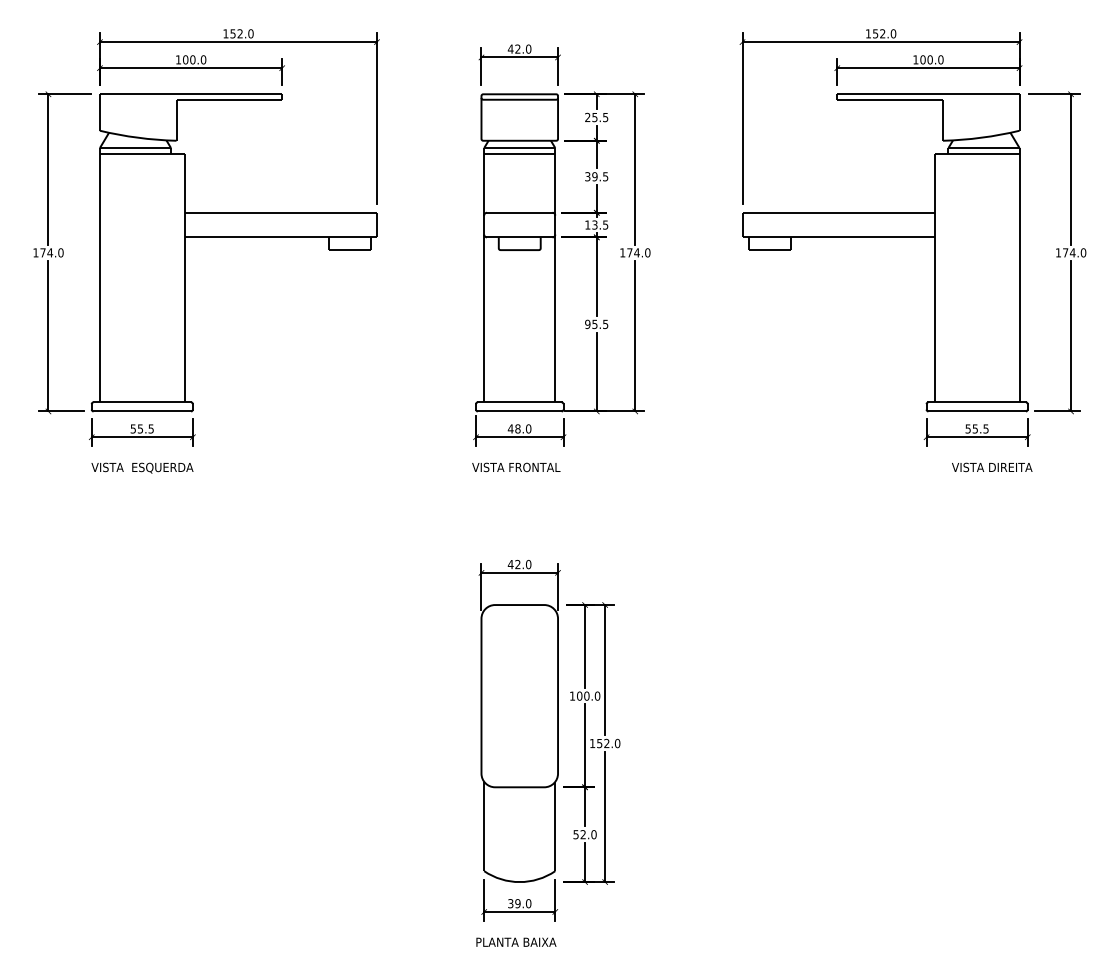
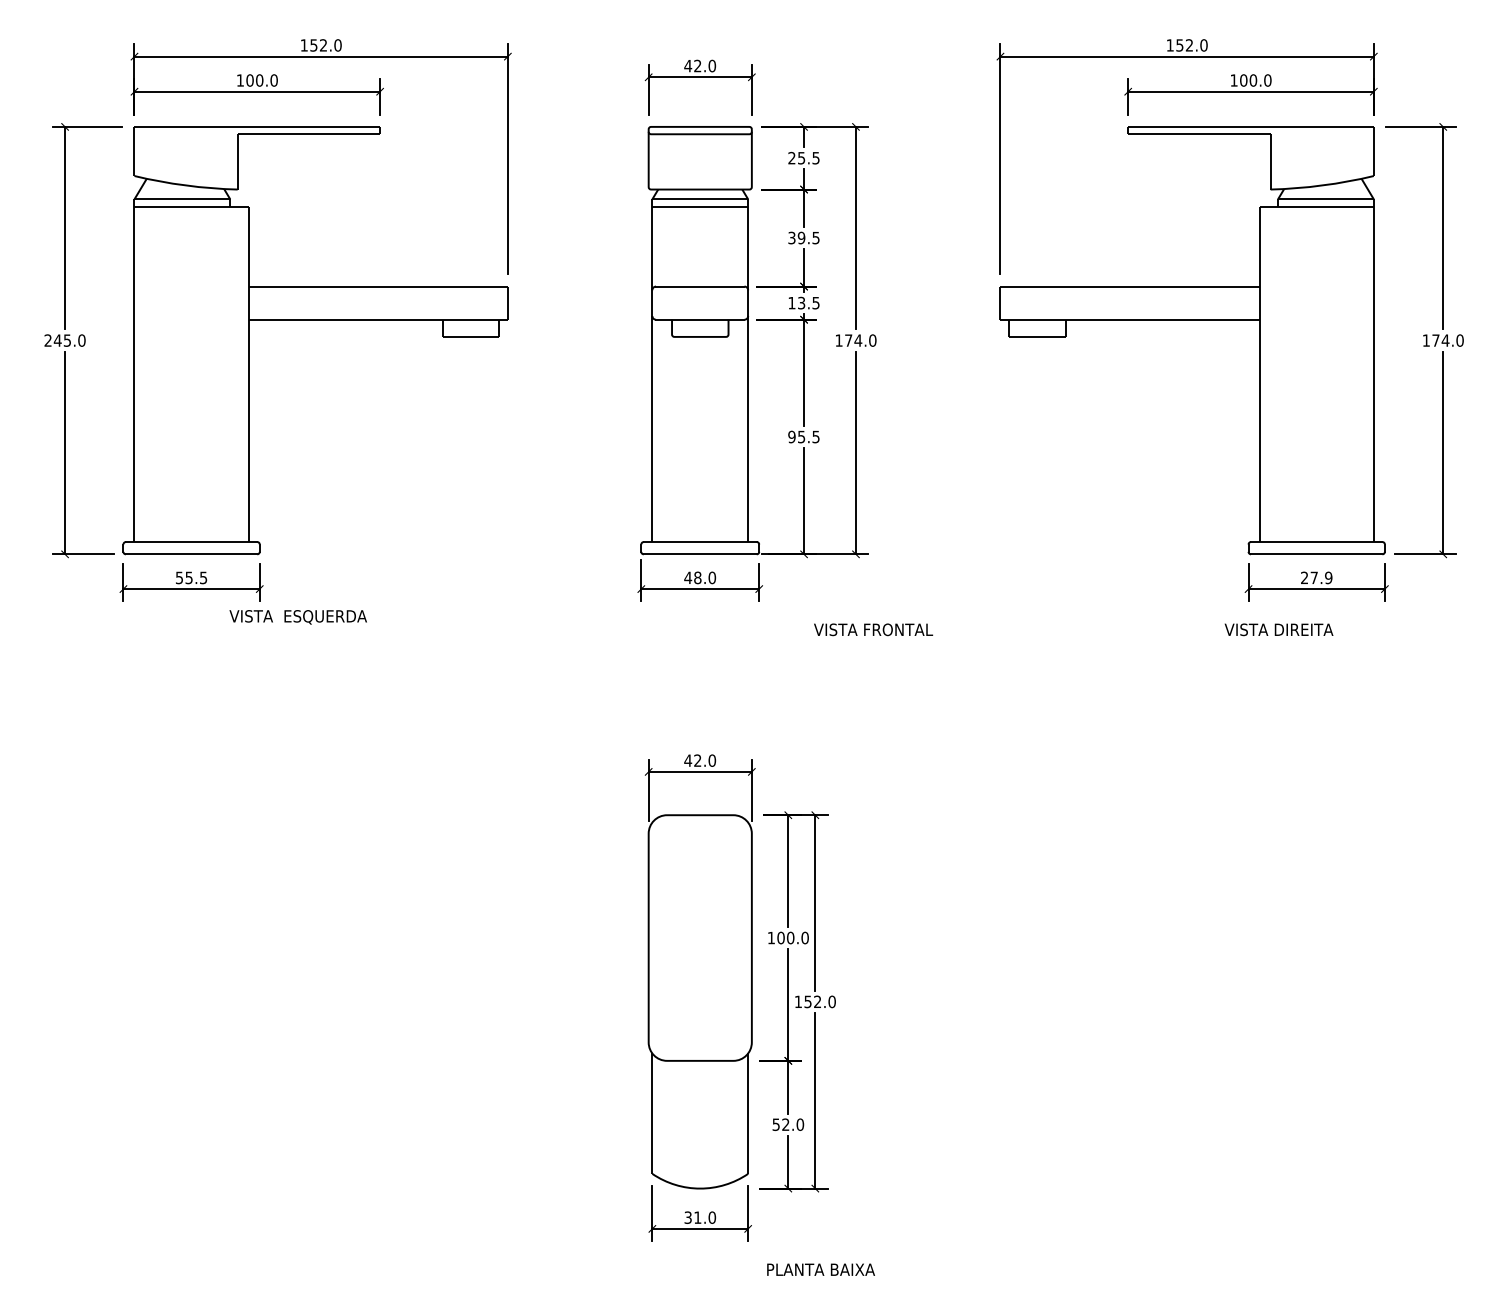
text: (43, 252) -> (58, 340), 174.0 -> 245.0
text: (976, 428) -> (1315, 577), 55.5 -> 27.9
text: (142, 467) -> (298, 616), moved
text: (516, 467) -> (873, 629), moved
text: (992, 467) -> (1279, 629), moved
text: (517, 903) -> (697, 1217), 39.0 -> 31.0
text: (516, 941) -> (821, 1268), moved

